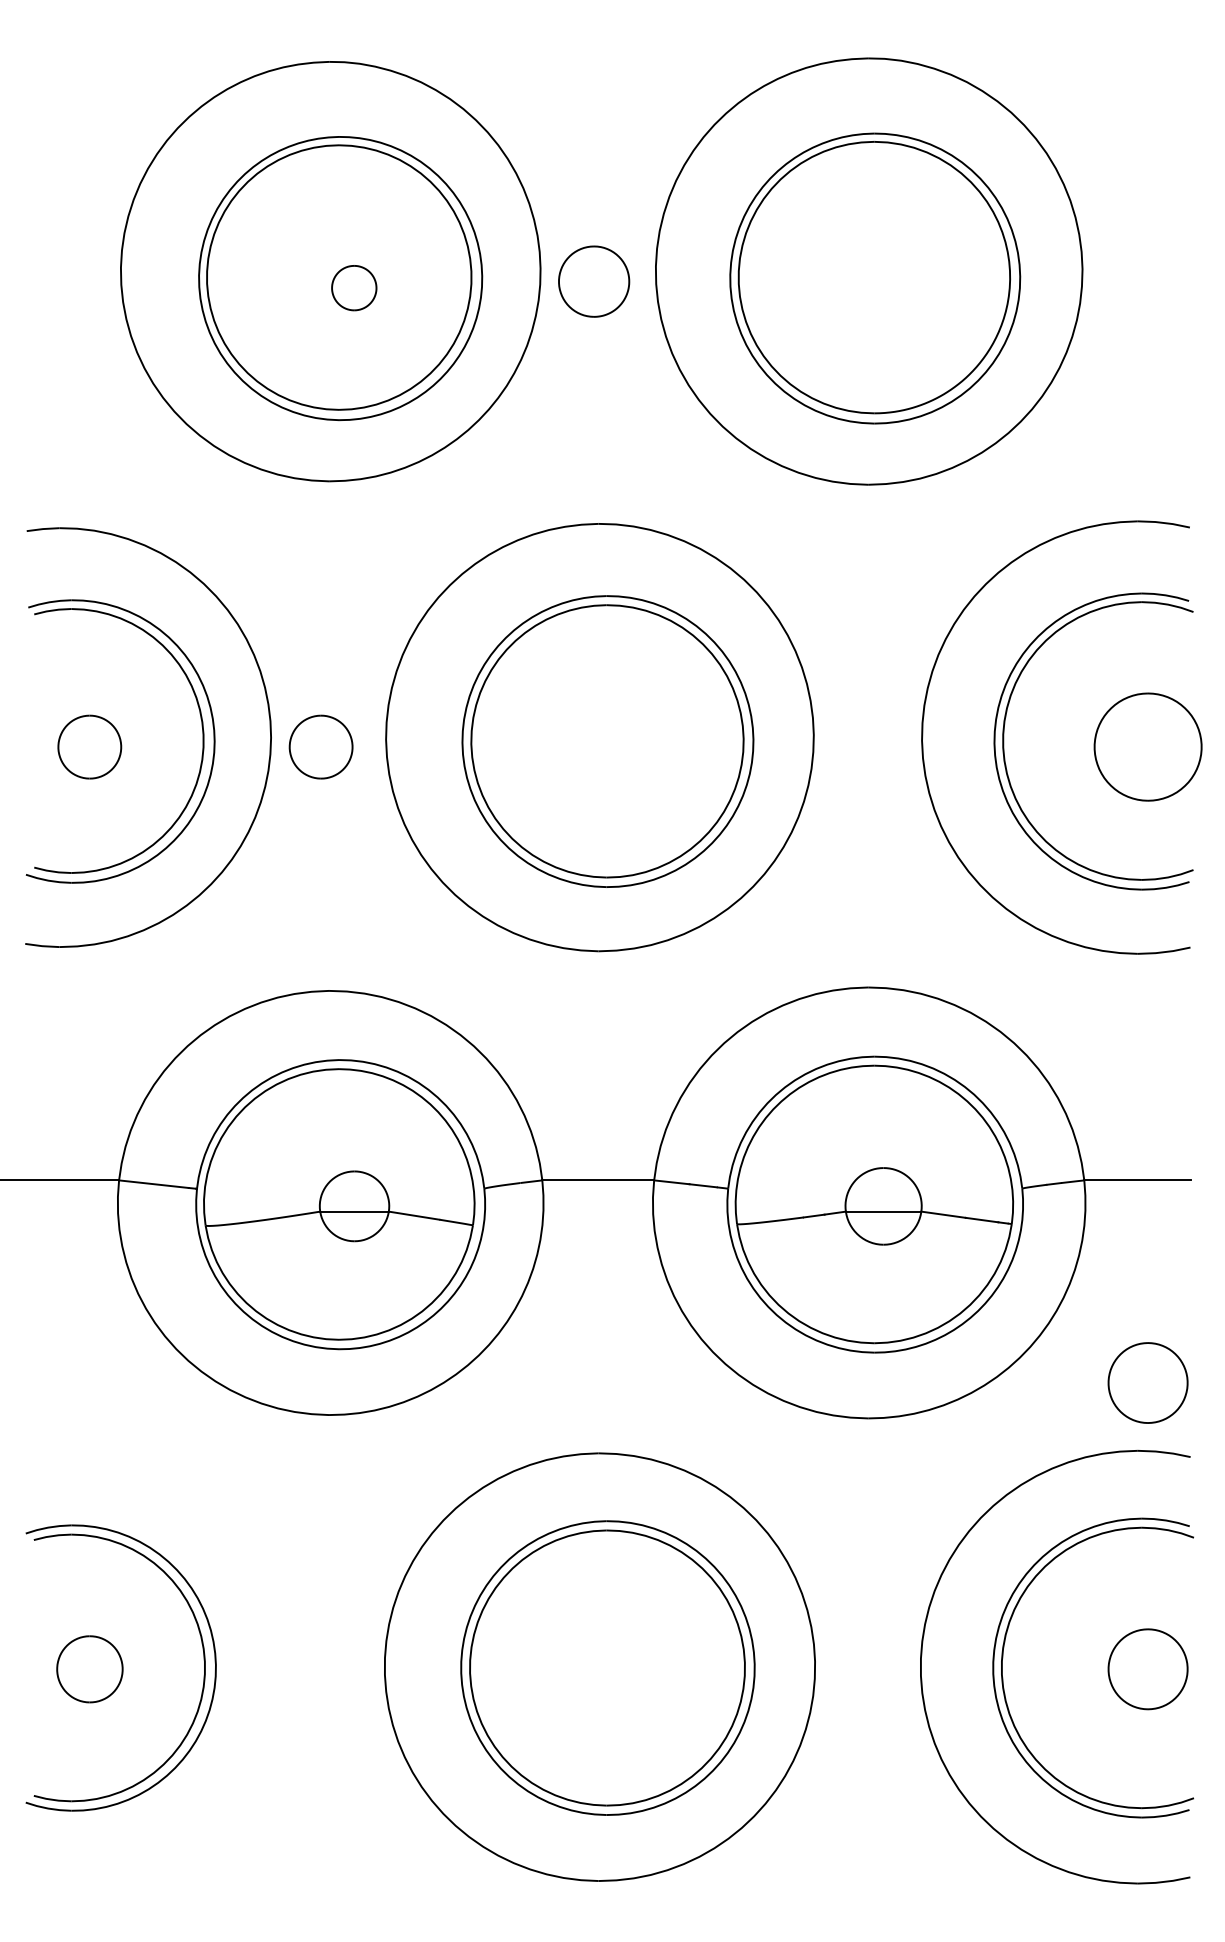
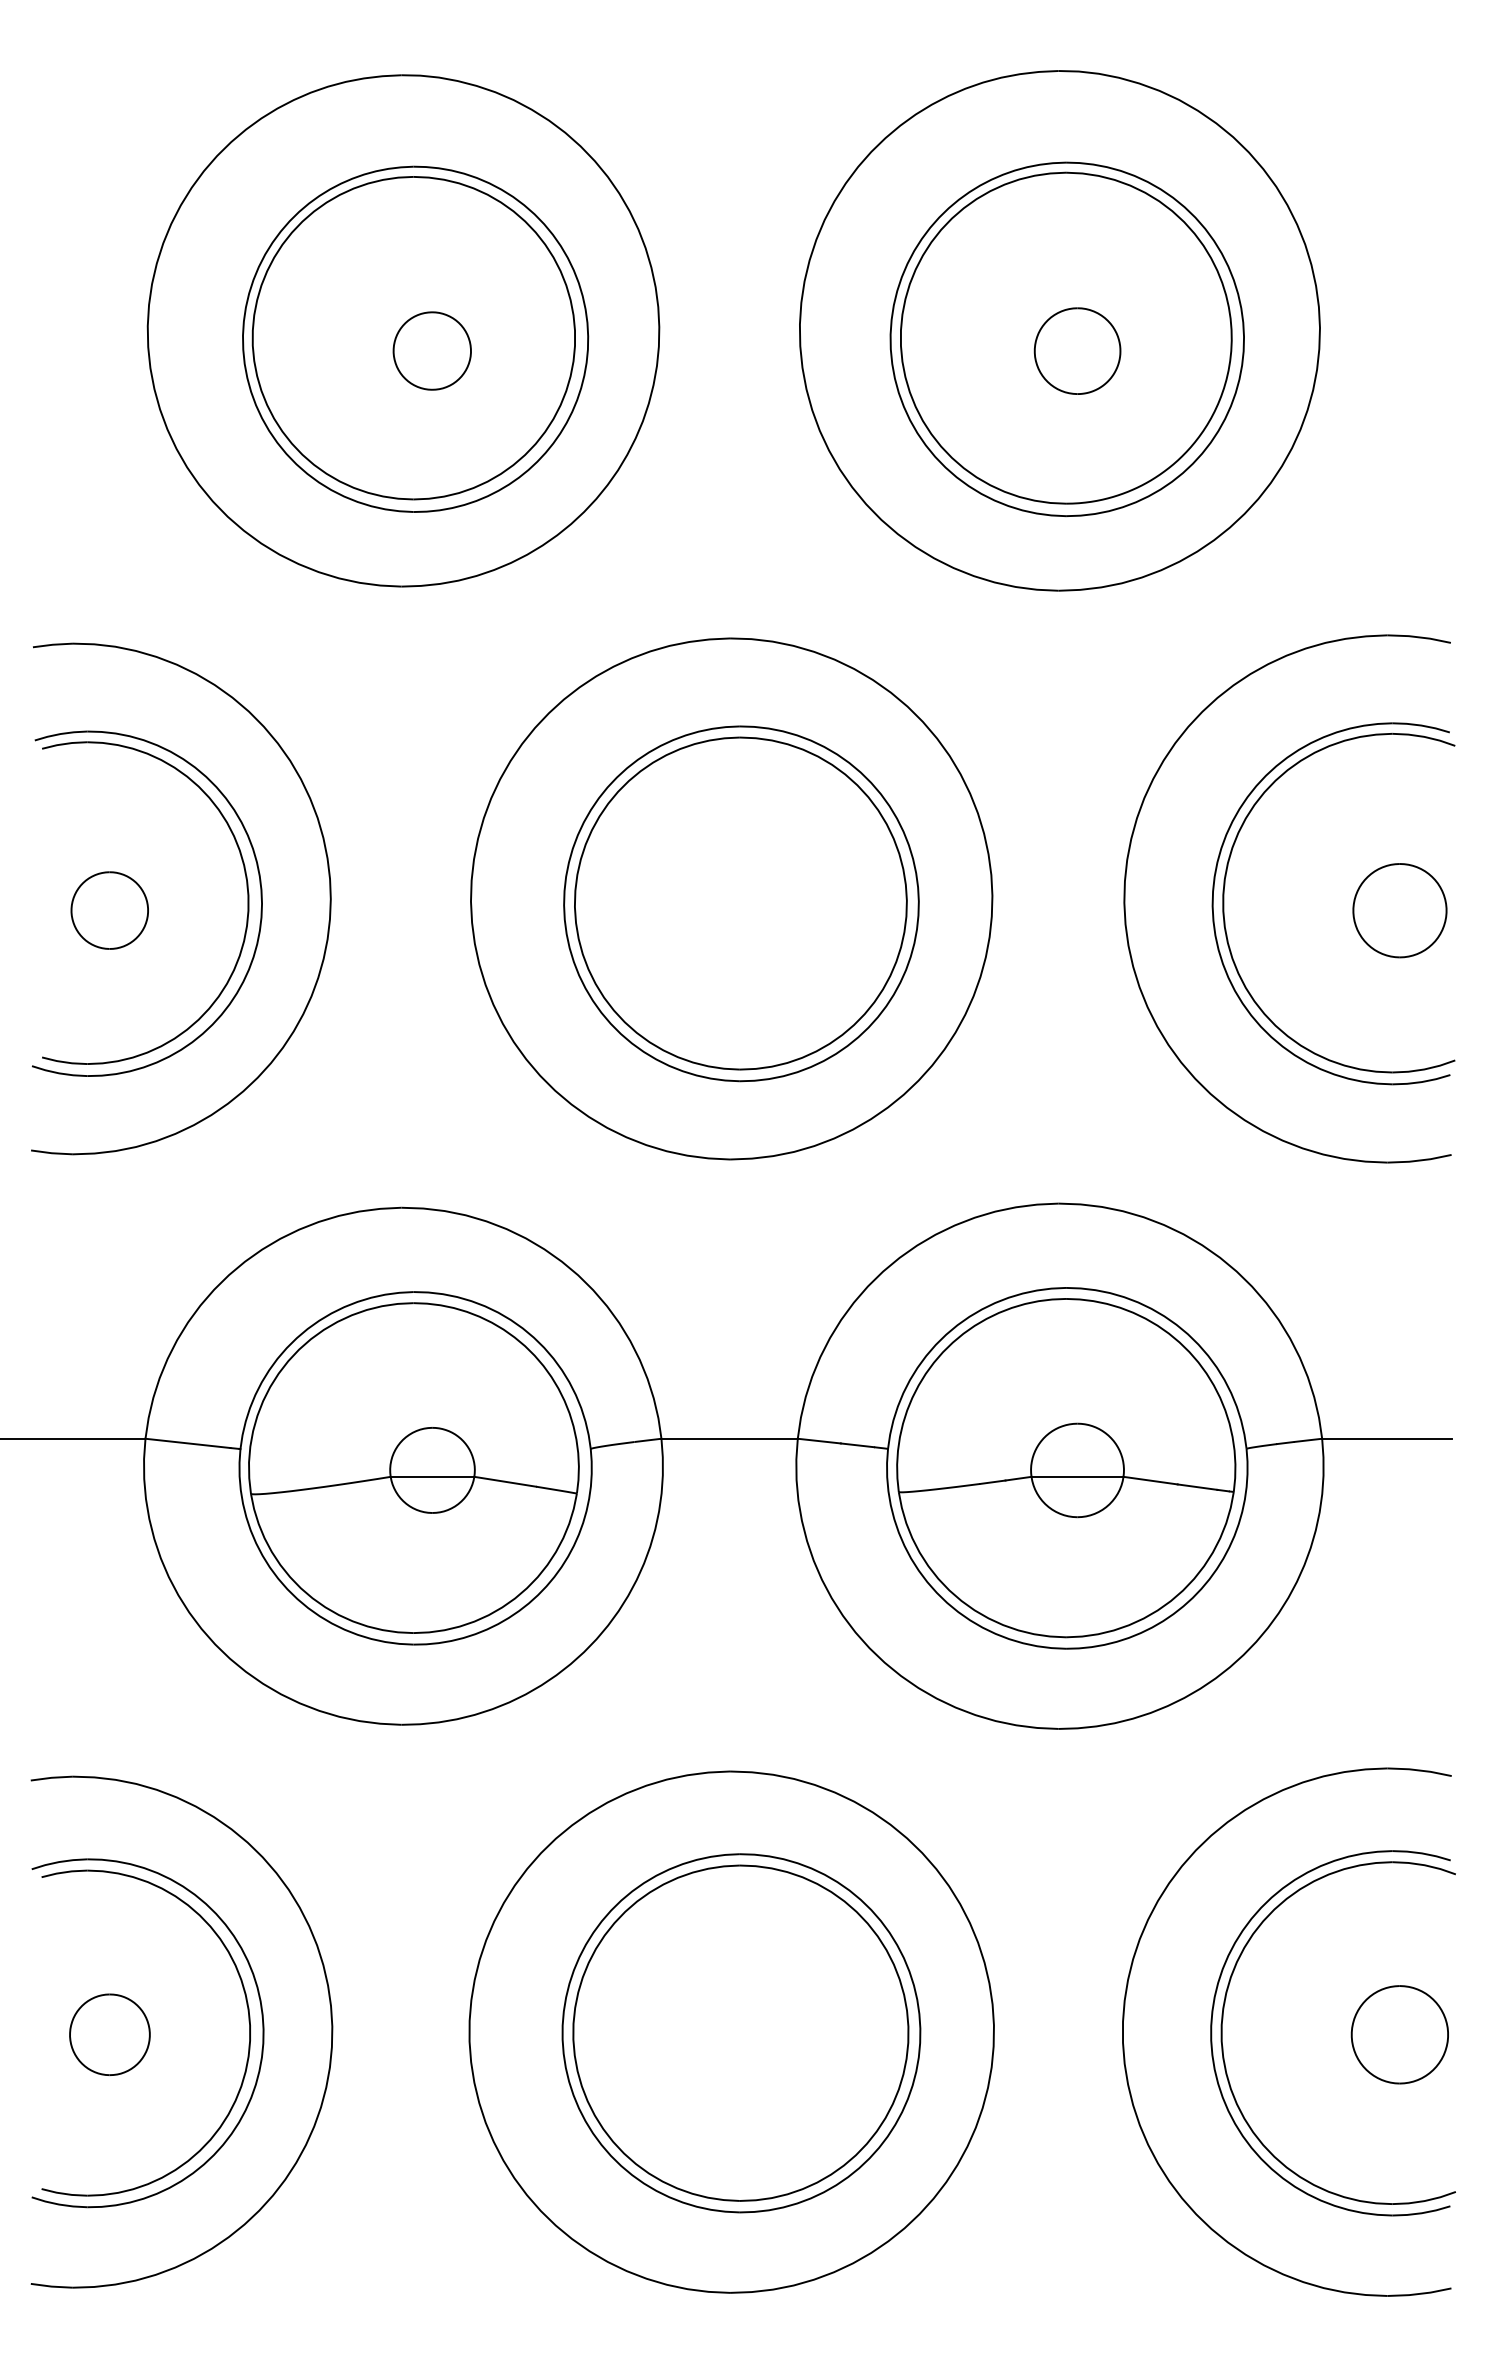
part: (594, 281) -> (1077, 350), moved
part: (353, 287) -> (431, 350), size x1.43
part: (320, 747) -> (391, 910), removed
part: (1147, 747) -> (1399, 910), size x0.71
part: (1147, 1382) -> (1399, 1685), removed
part: (270, 1655) -> (330, 2018), added

